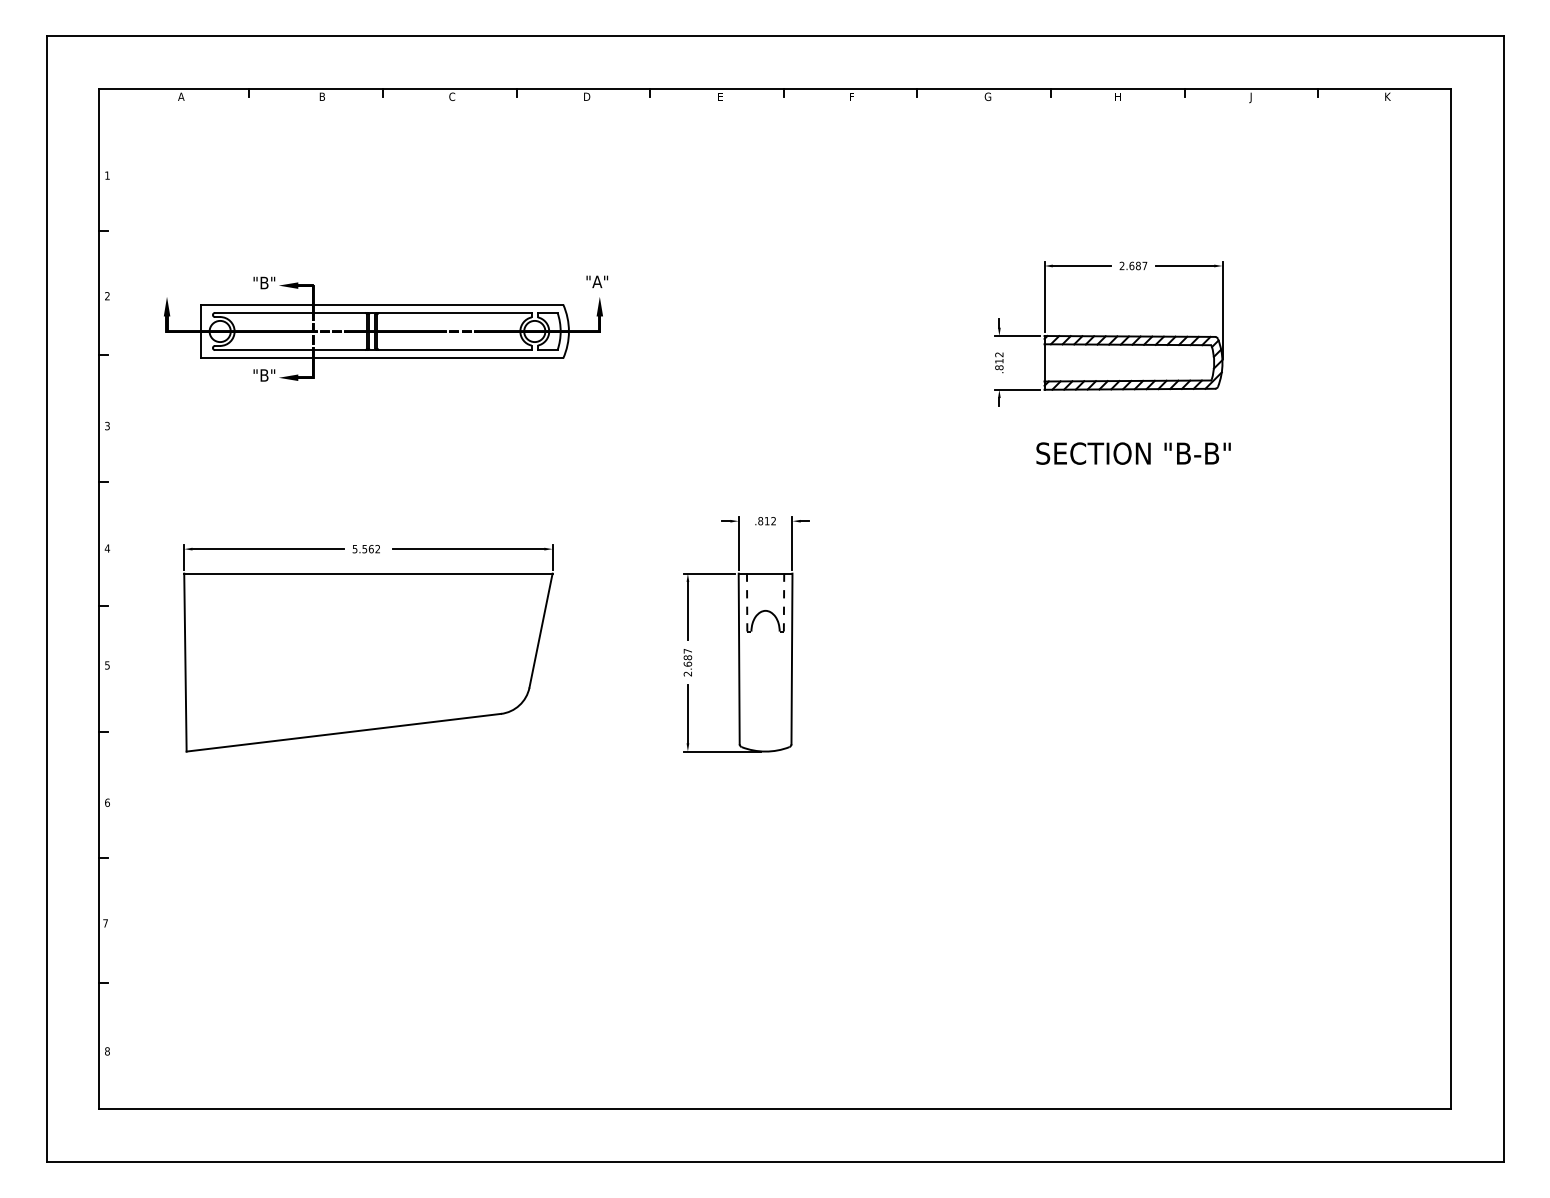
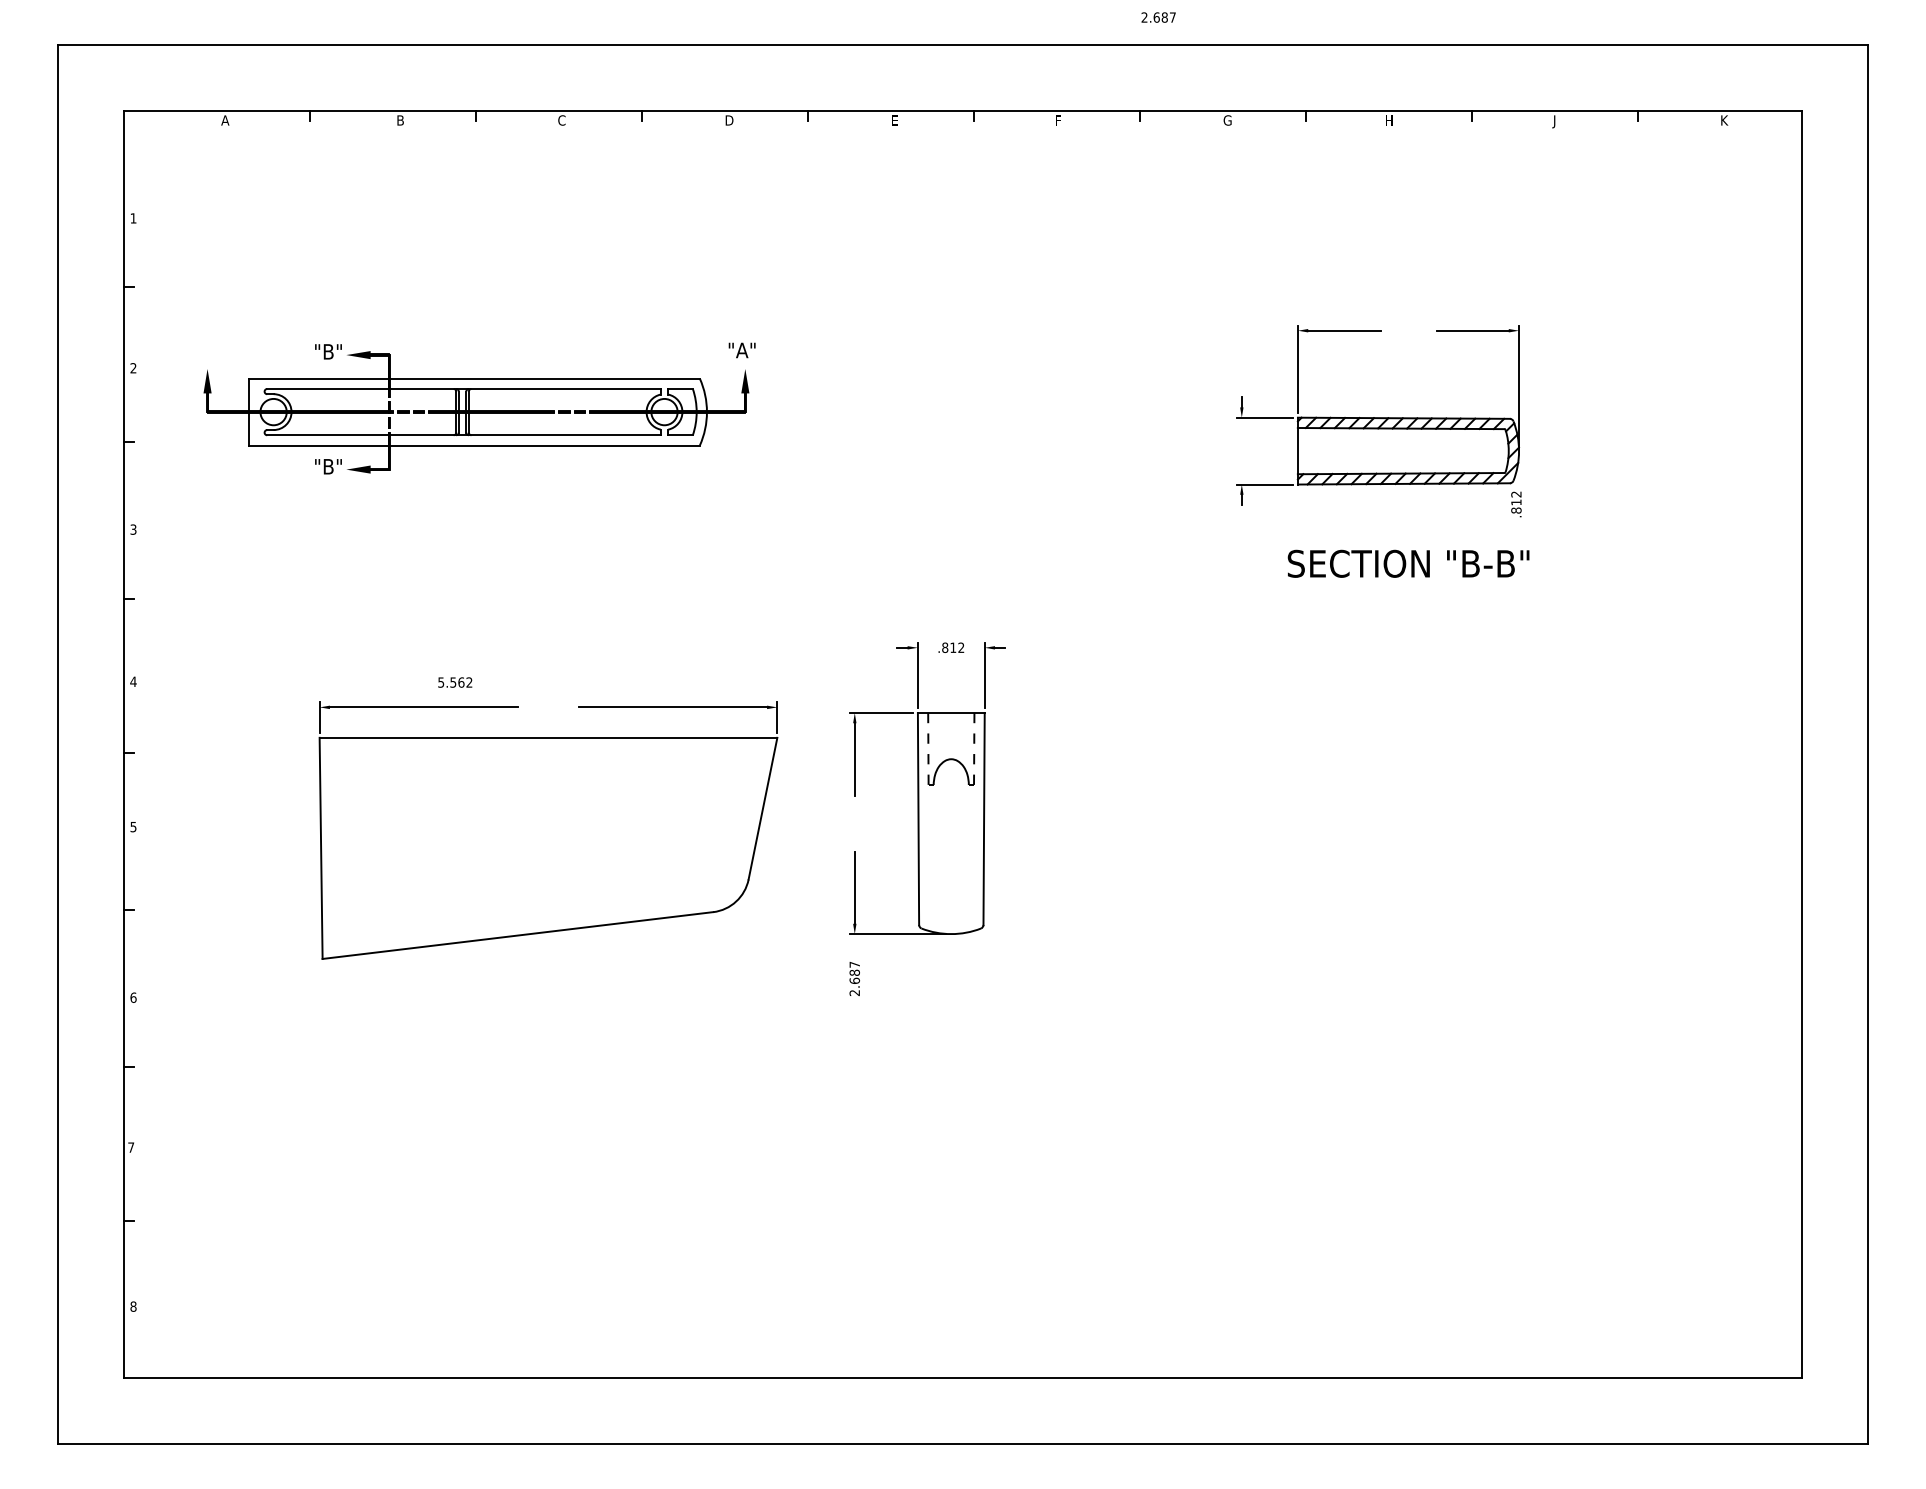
text: (1133, 265) -> (1158, 16), moved
text: (999, 362) -> (1516, 504), moved
part: (368, 648) -> (548, 830), moved
text: (687, 662) -> (854, 978), moved

